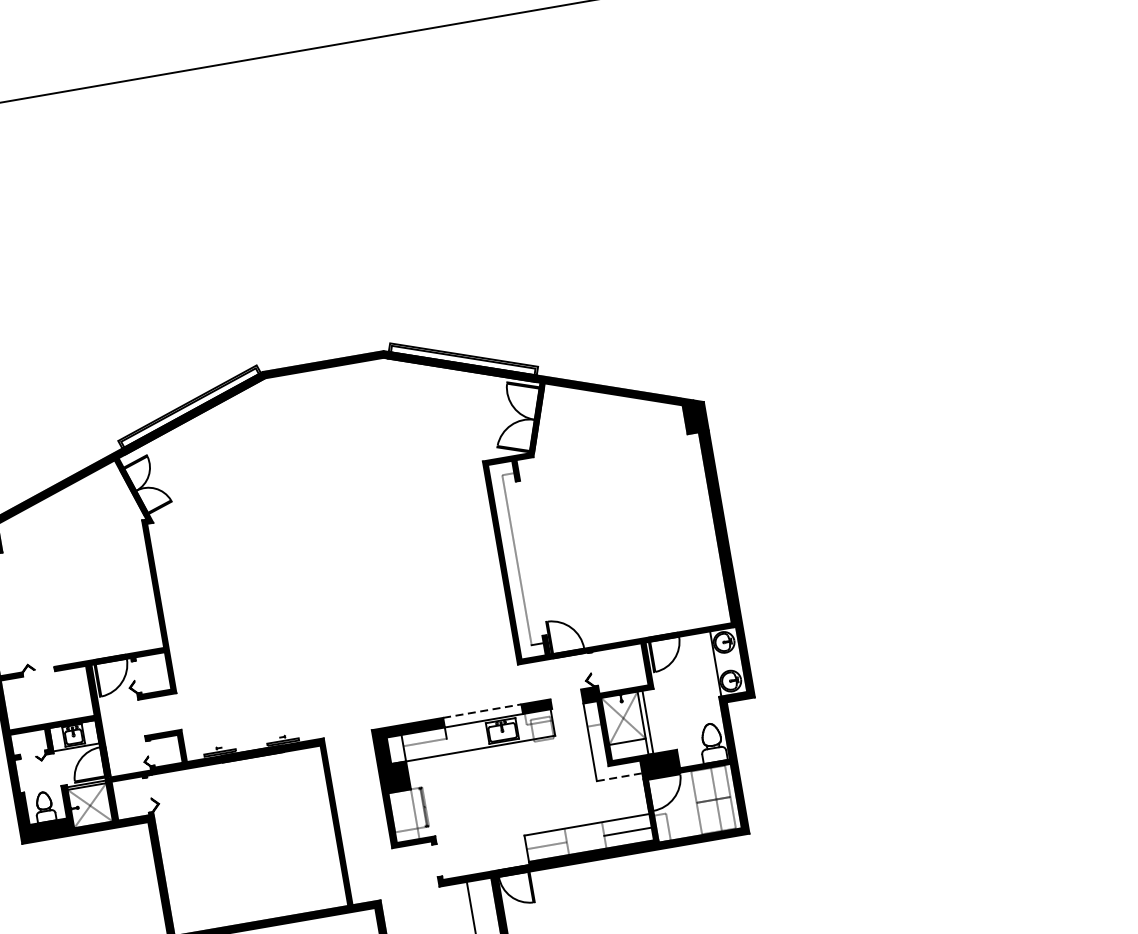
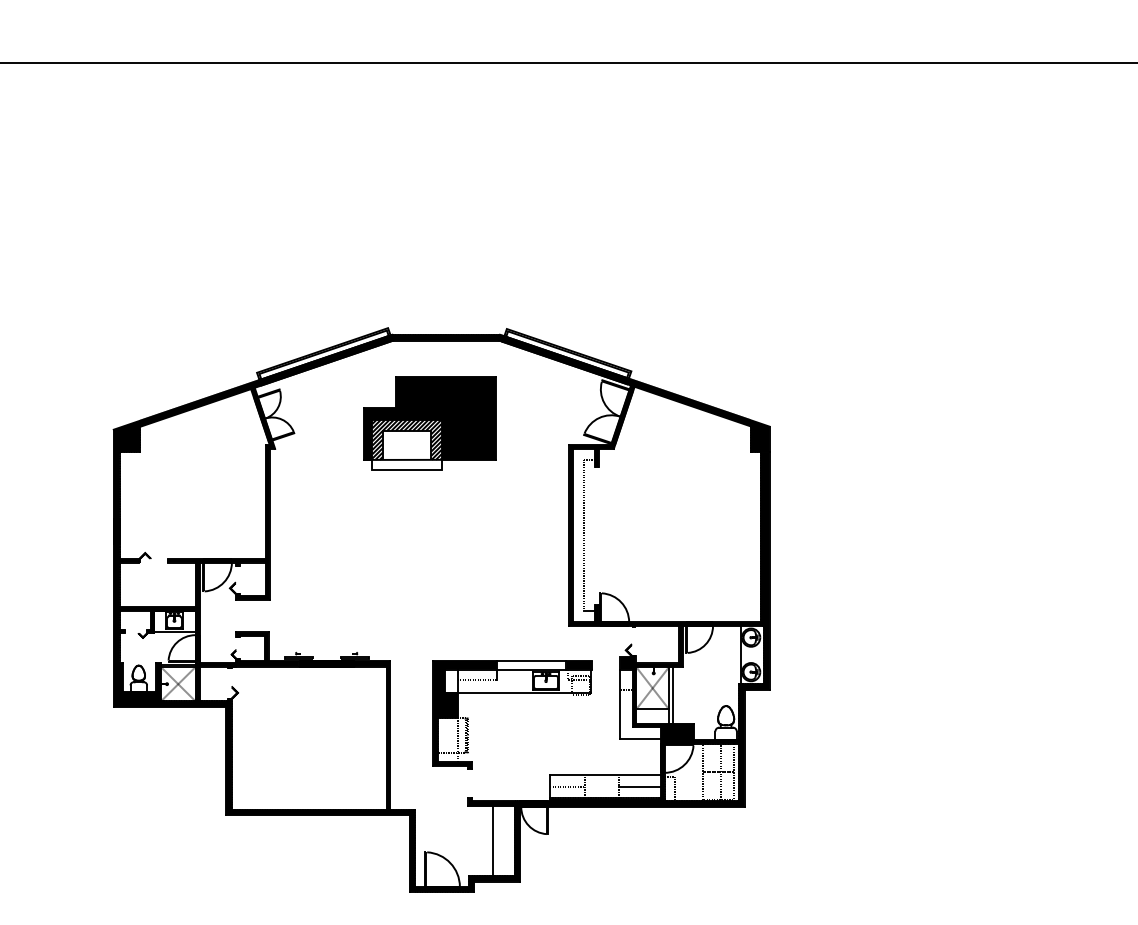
part: (321, 464) -> (429, 423), added
line: (482, 710) -> (531, 660), dashed -> solid
line: (620, 776) -> (641, 738), dashed -> solid

